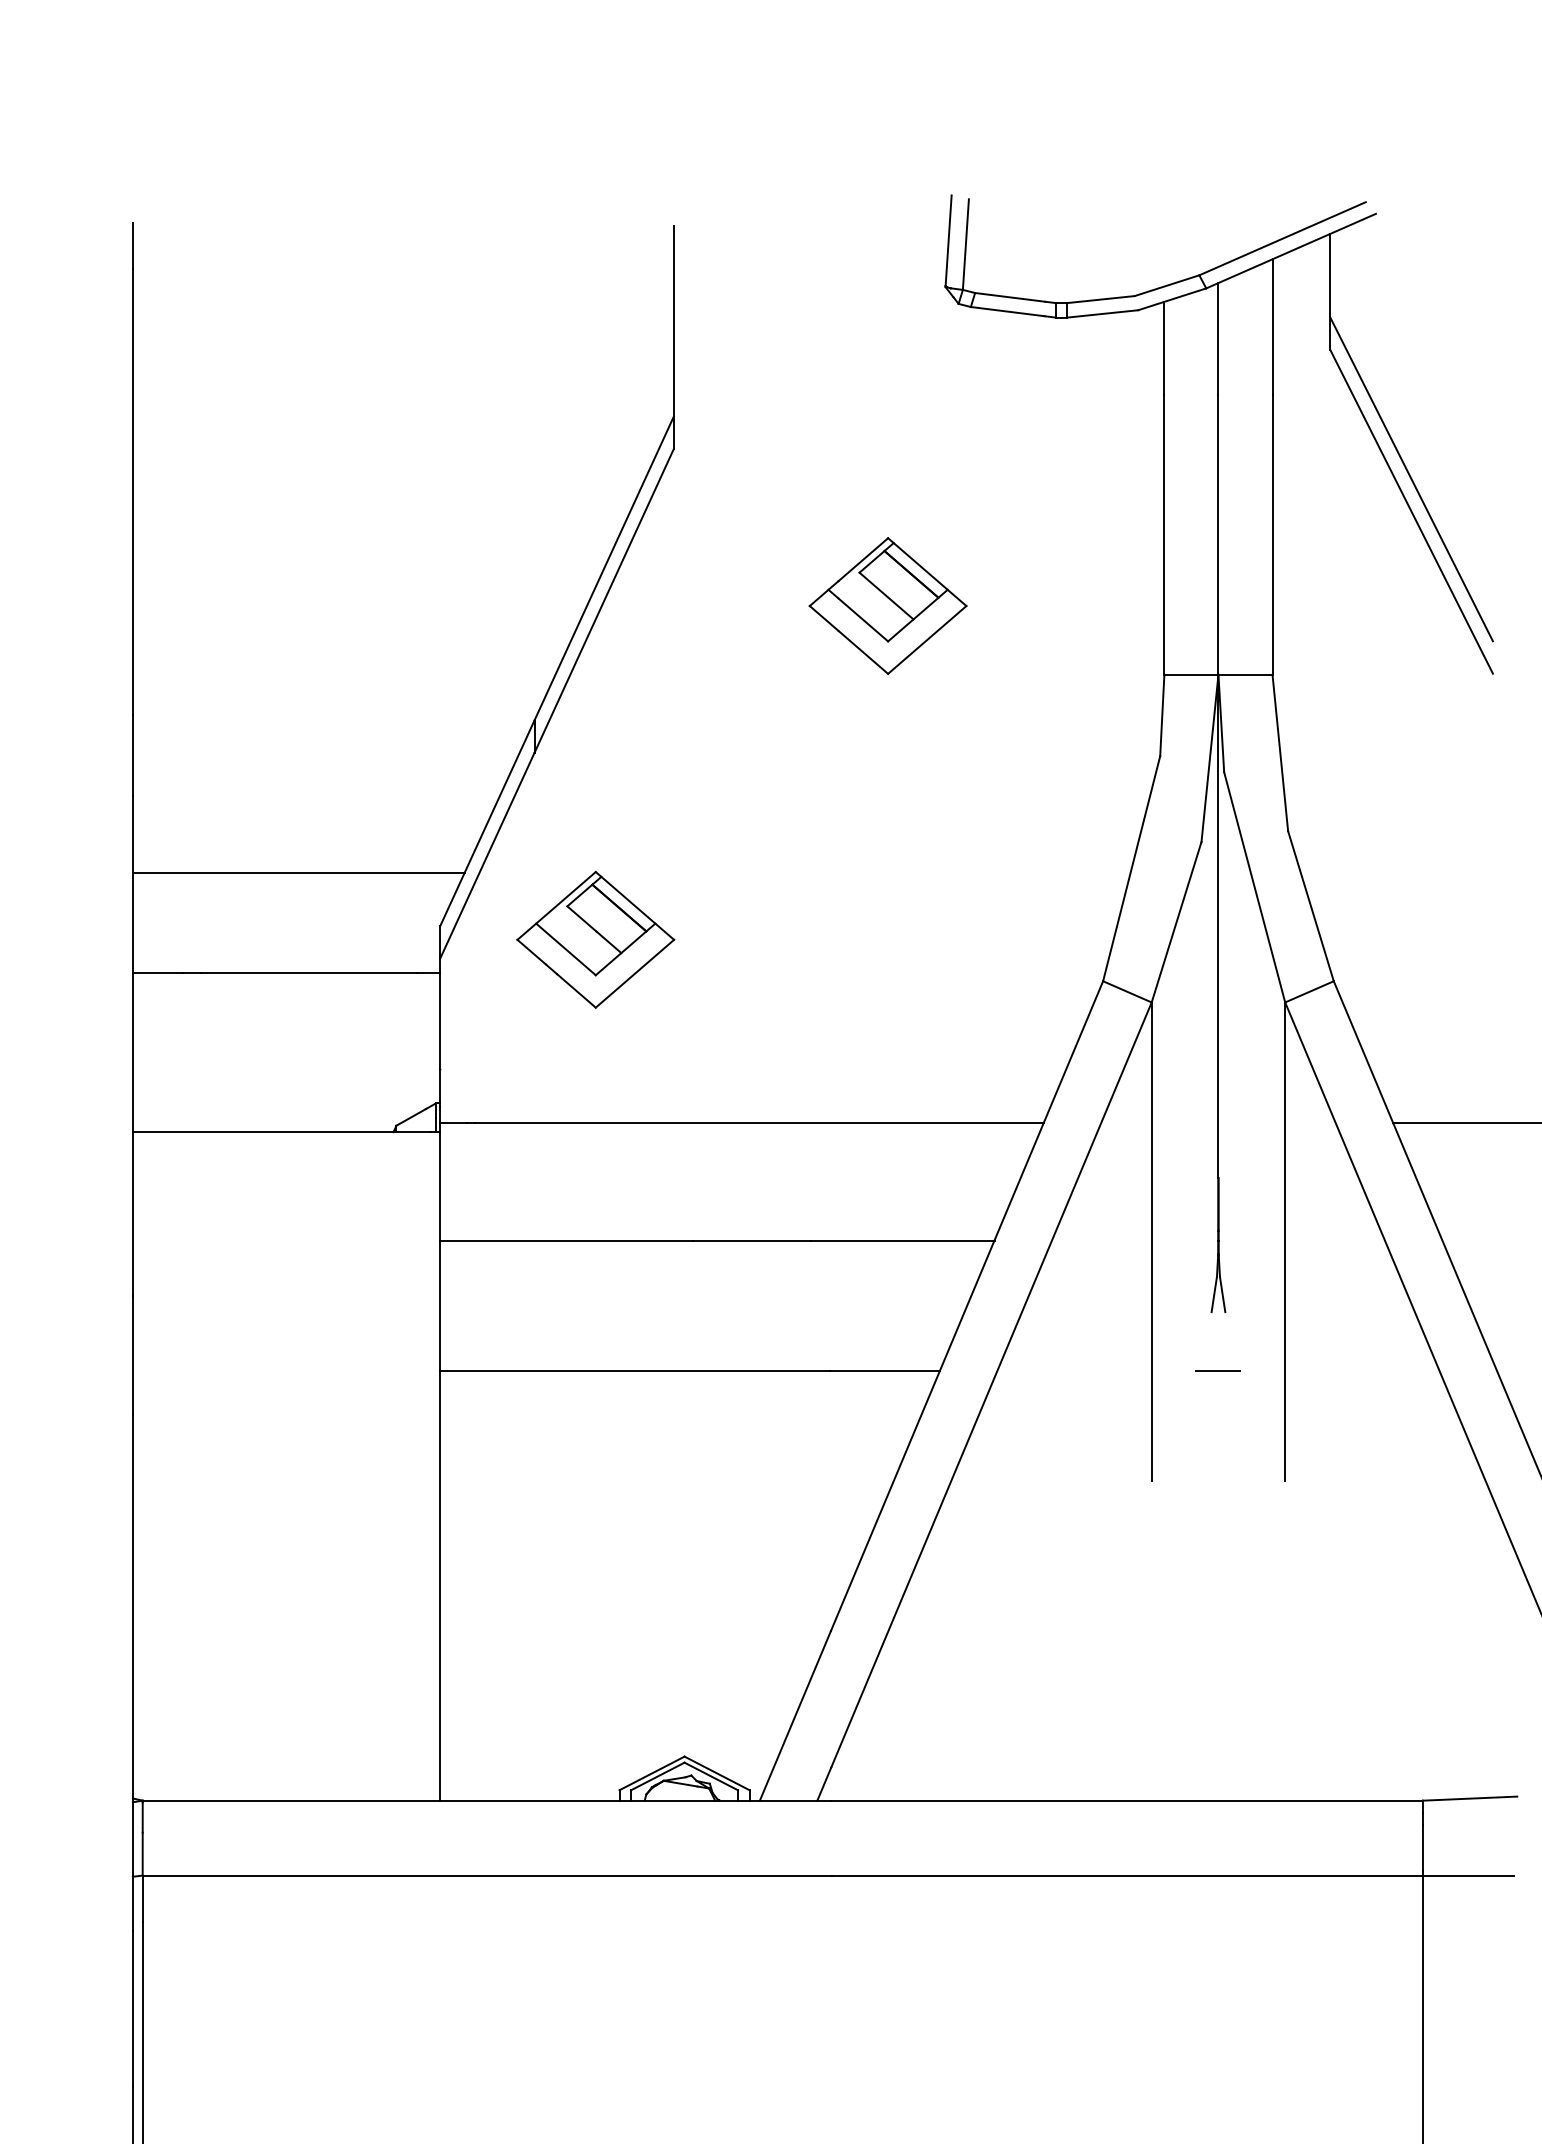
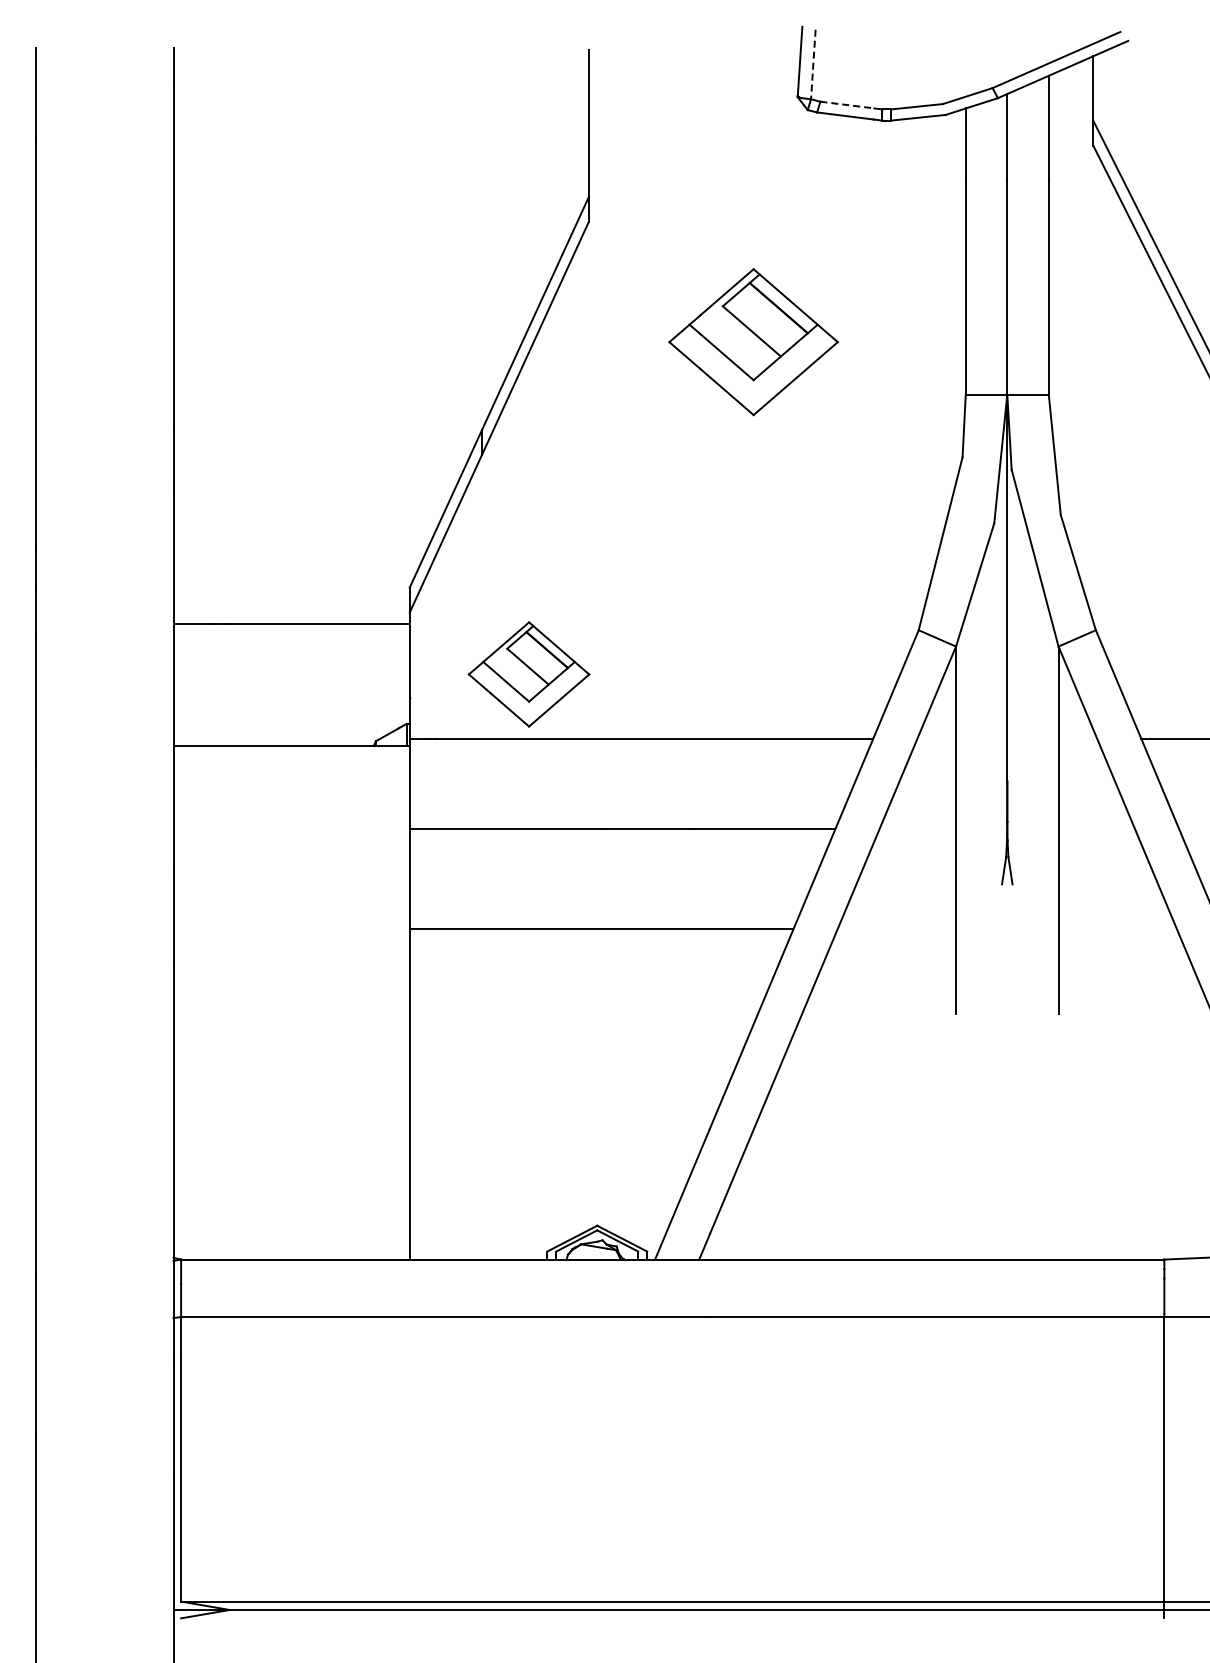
line: (966, 244) -> (813, 64), solid -> dashed
line: (1010, 297) -> (847, 105), solid -> dashed
part: (887, 605) -> (753, 341), size x1.4
line: (298, 873) -> (300, 547), removed
part: (595, 939) -> (528, 674), moved
line: (1218, 1370) -> (1007, 929), removed

